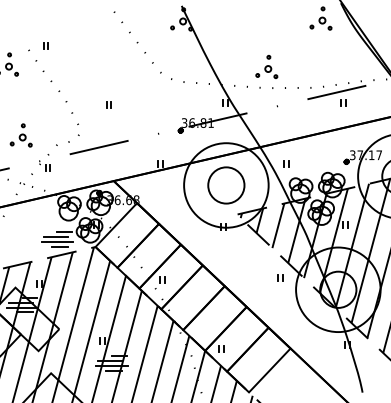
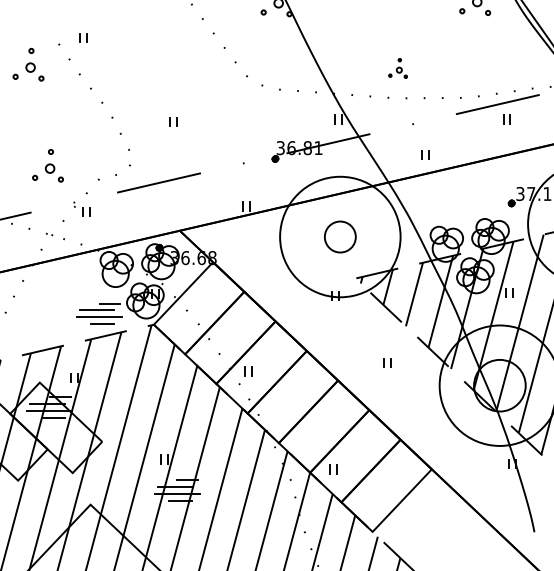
part: (266, 67) -> (397, 68), size x0.6
part: (286, 163) -> (426, 154), moved
circle: (226, 185) -> (340, 237), size x0.6
part: (280, 277) -> (387, 362), moved

